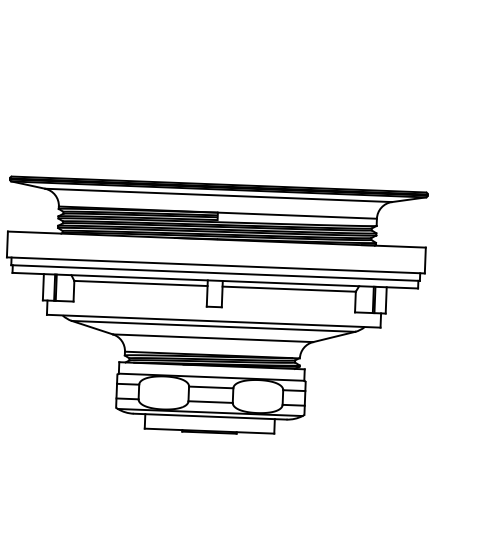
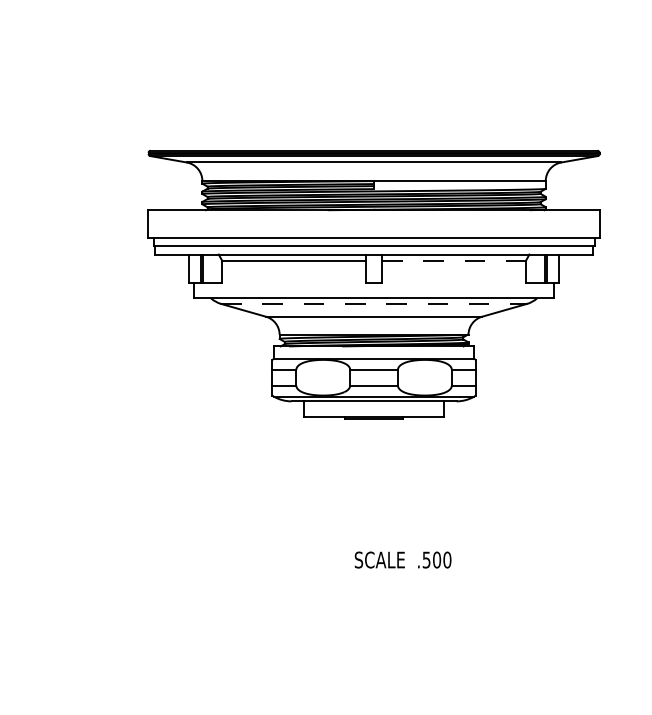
line: (289, 289) -> (454, 260), solid -> dashed
line: (213, 326) -> (374, 303), solid -> dashed

